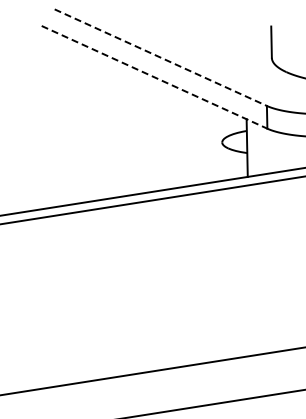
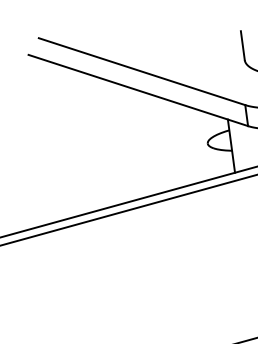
line: (160, 57) -> (141, 71), dashed -> solid
line: (154, 77) -> (138, 90), dashed -> solid

